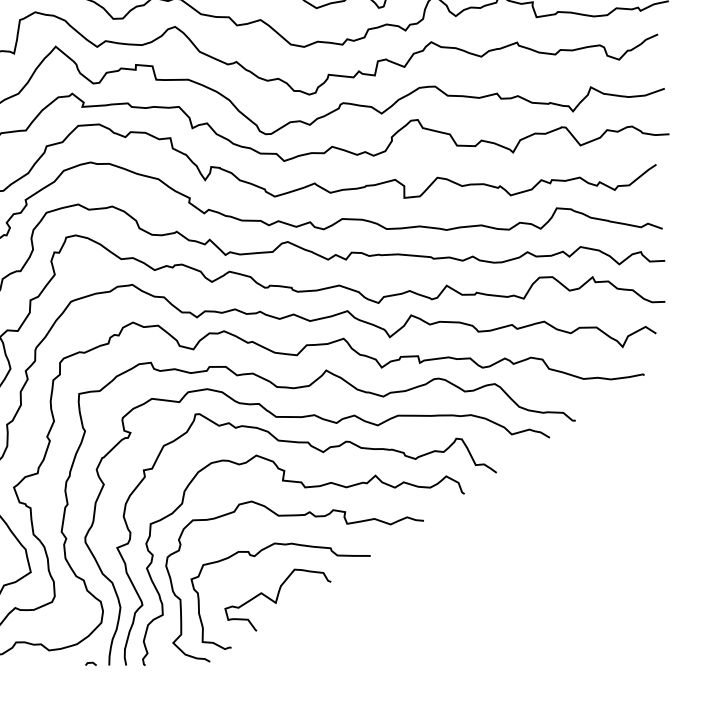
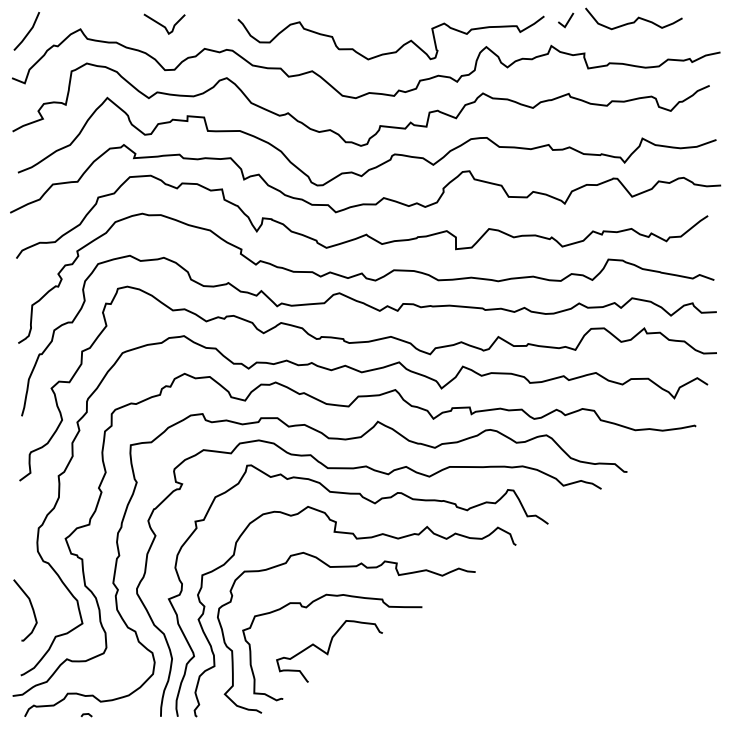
line: (90, 663) -> (86, 714), moved

